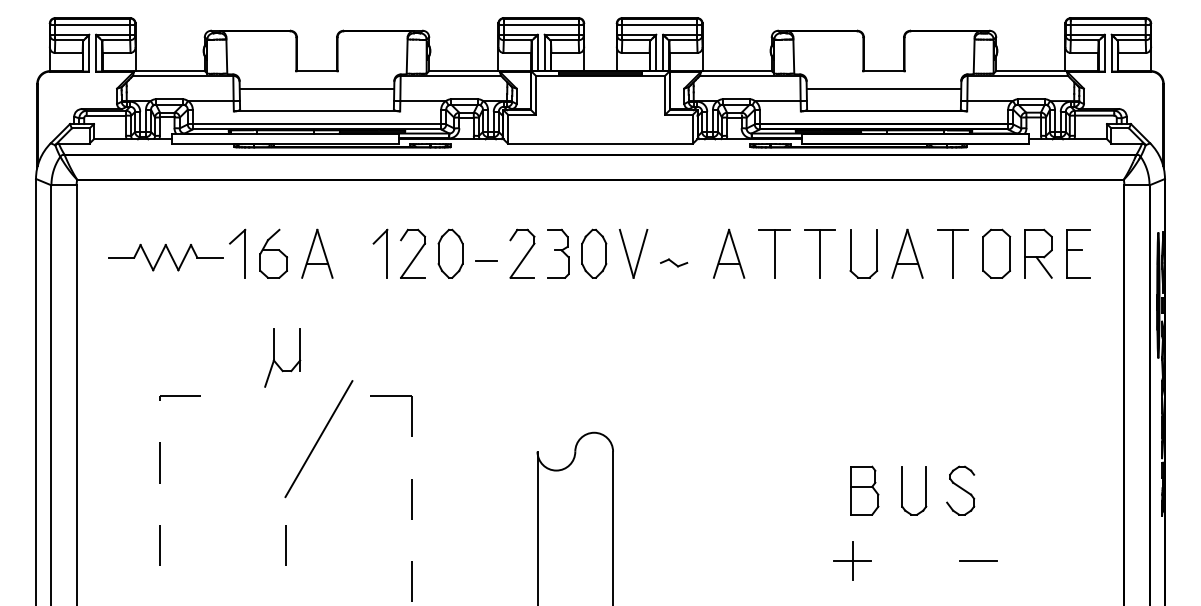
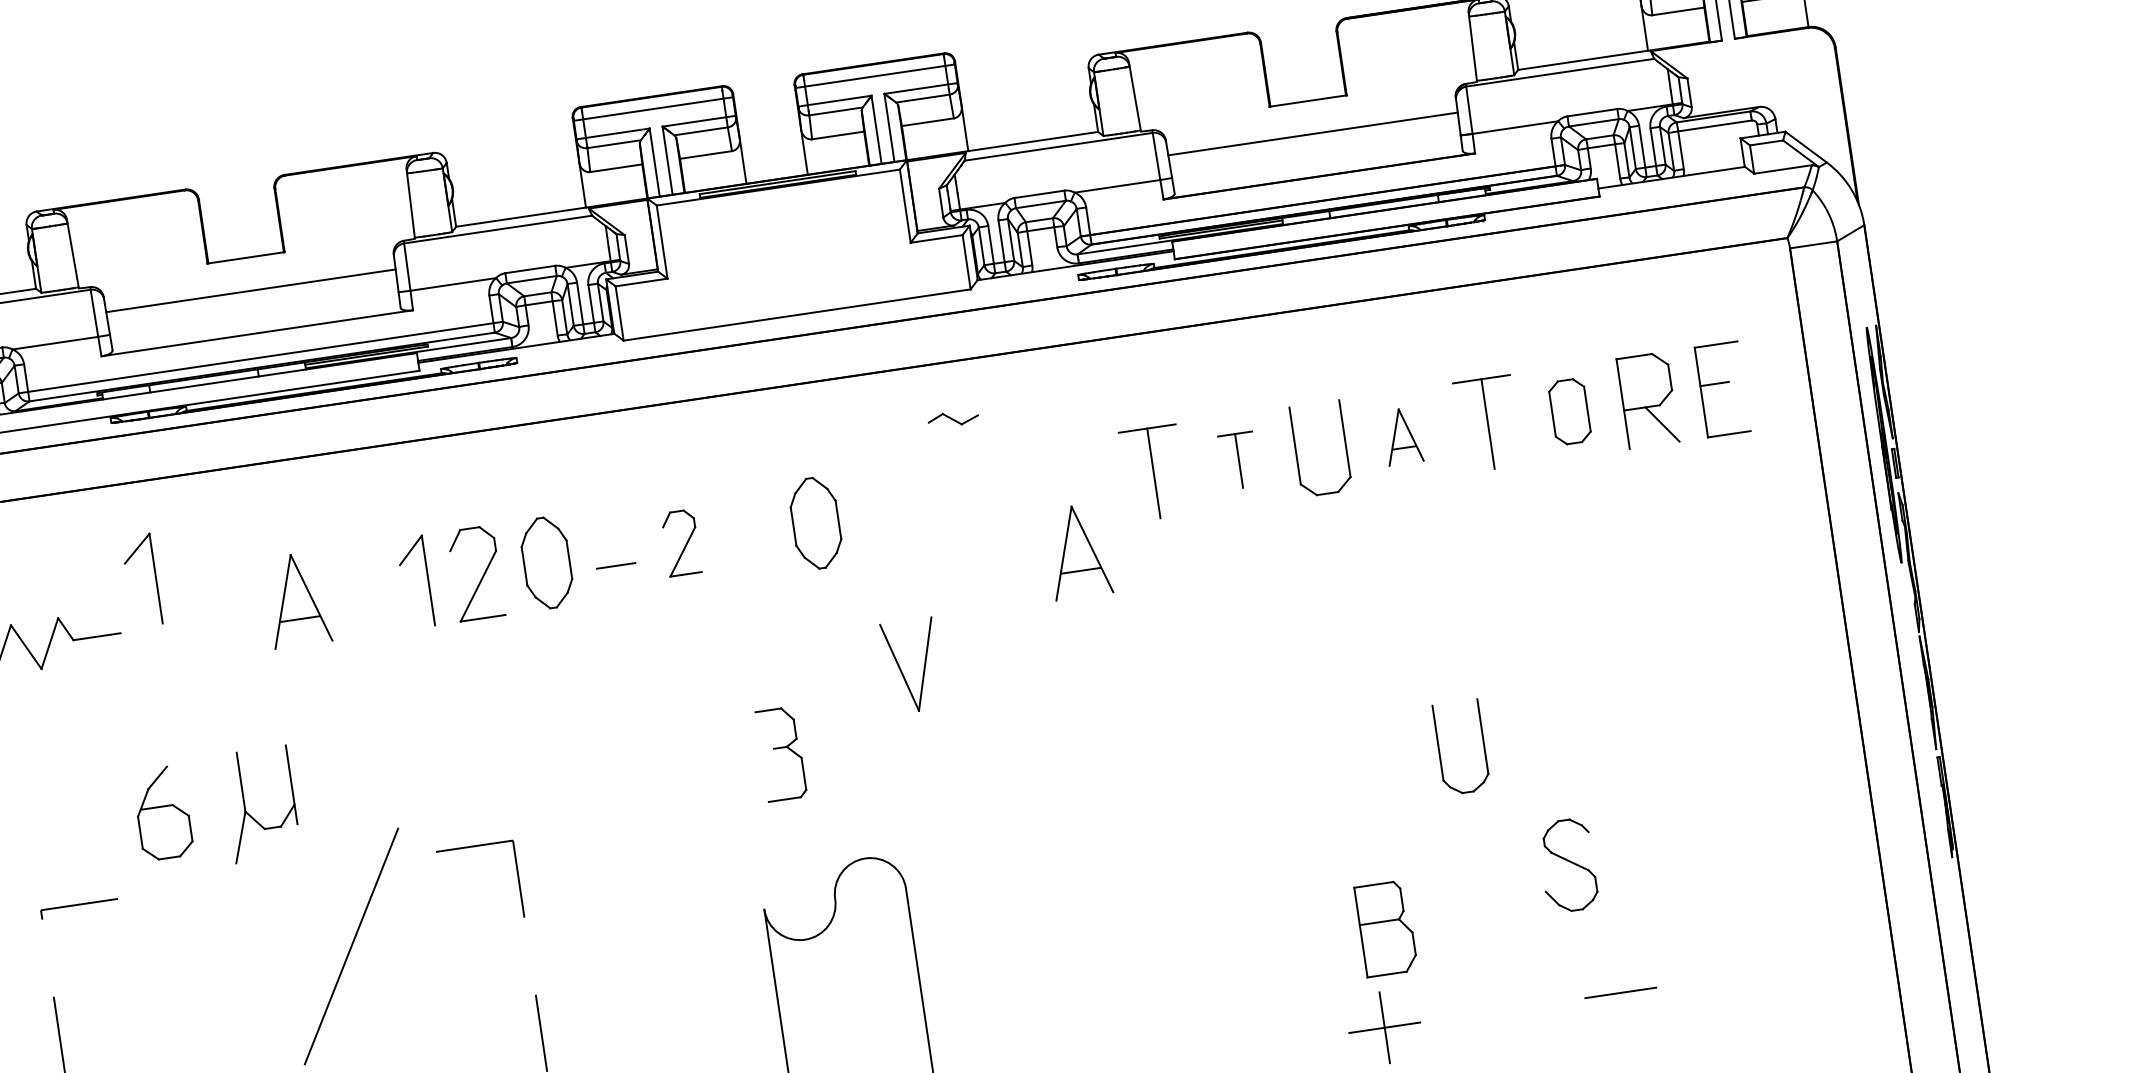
part: (244, 253) -> (154, 578), moved
part: (273, 253) -> (162, 812), moved
part: (522, 253) -> (681, 542), size x0.7
part: (558, 253) -> (781, 753), moved
part: (633, 253) -> (912, 665), moved
part: (729, 253) -> (1078, 550), moved
part: (819, 253) -> (1237, 460), size x0.6
part: (907, 253) -> (1402, 435), size x0.6
part: (996, 253) -> (1569, 411), size x0.7
part: (674, 262) -> (954, 418), moved
part: (864, 490) -> (1385, 928), moved
part: (925, 490) -> (1482, 743), moved

